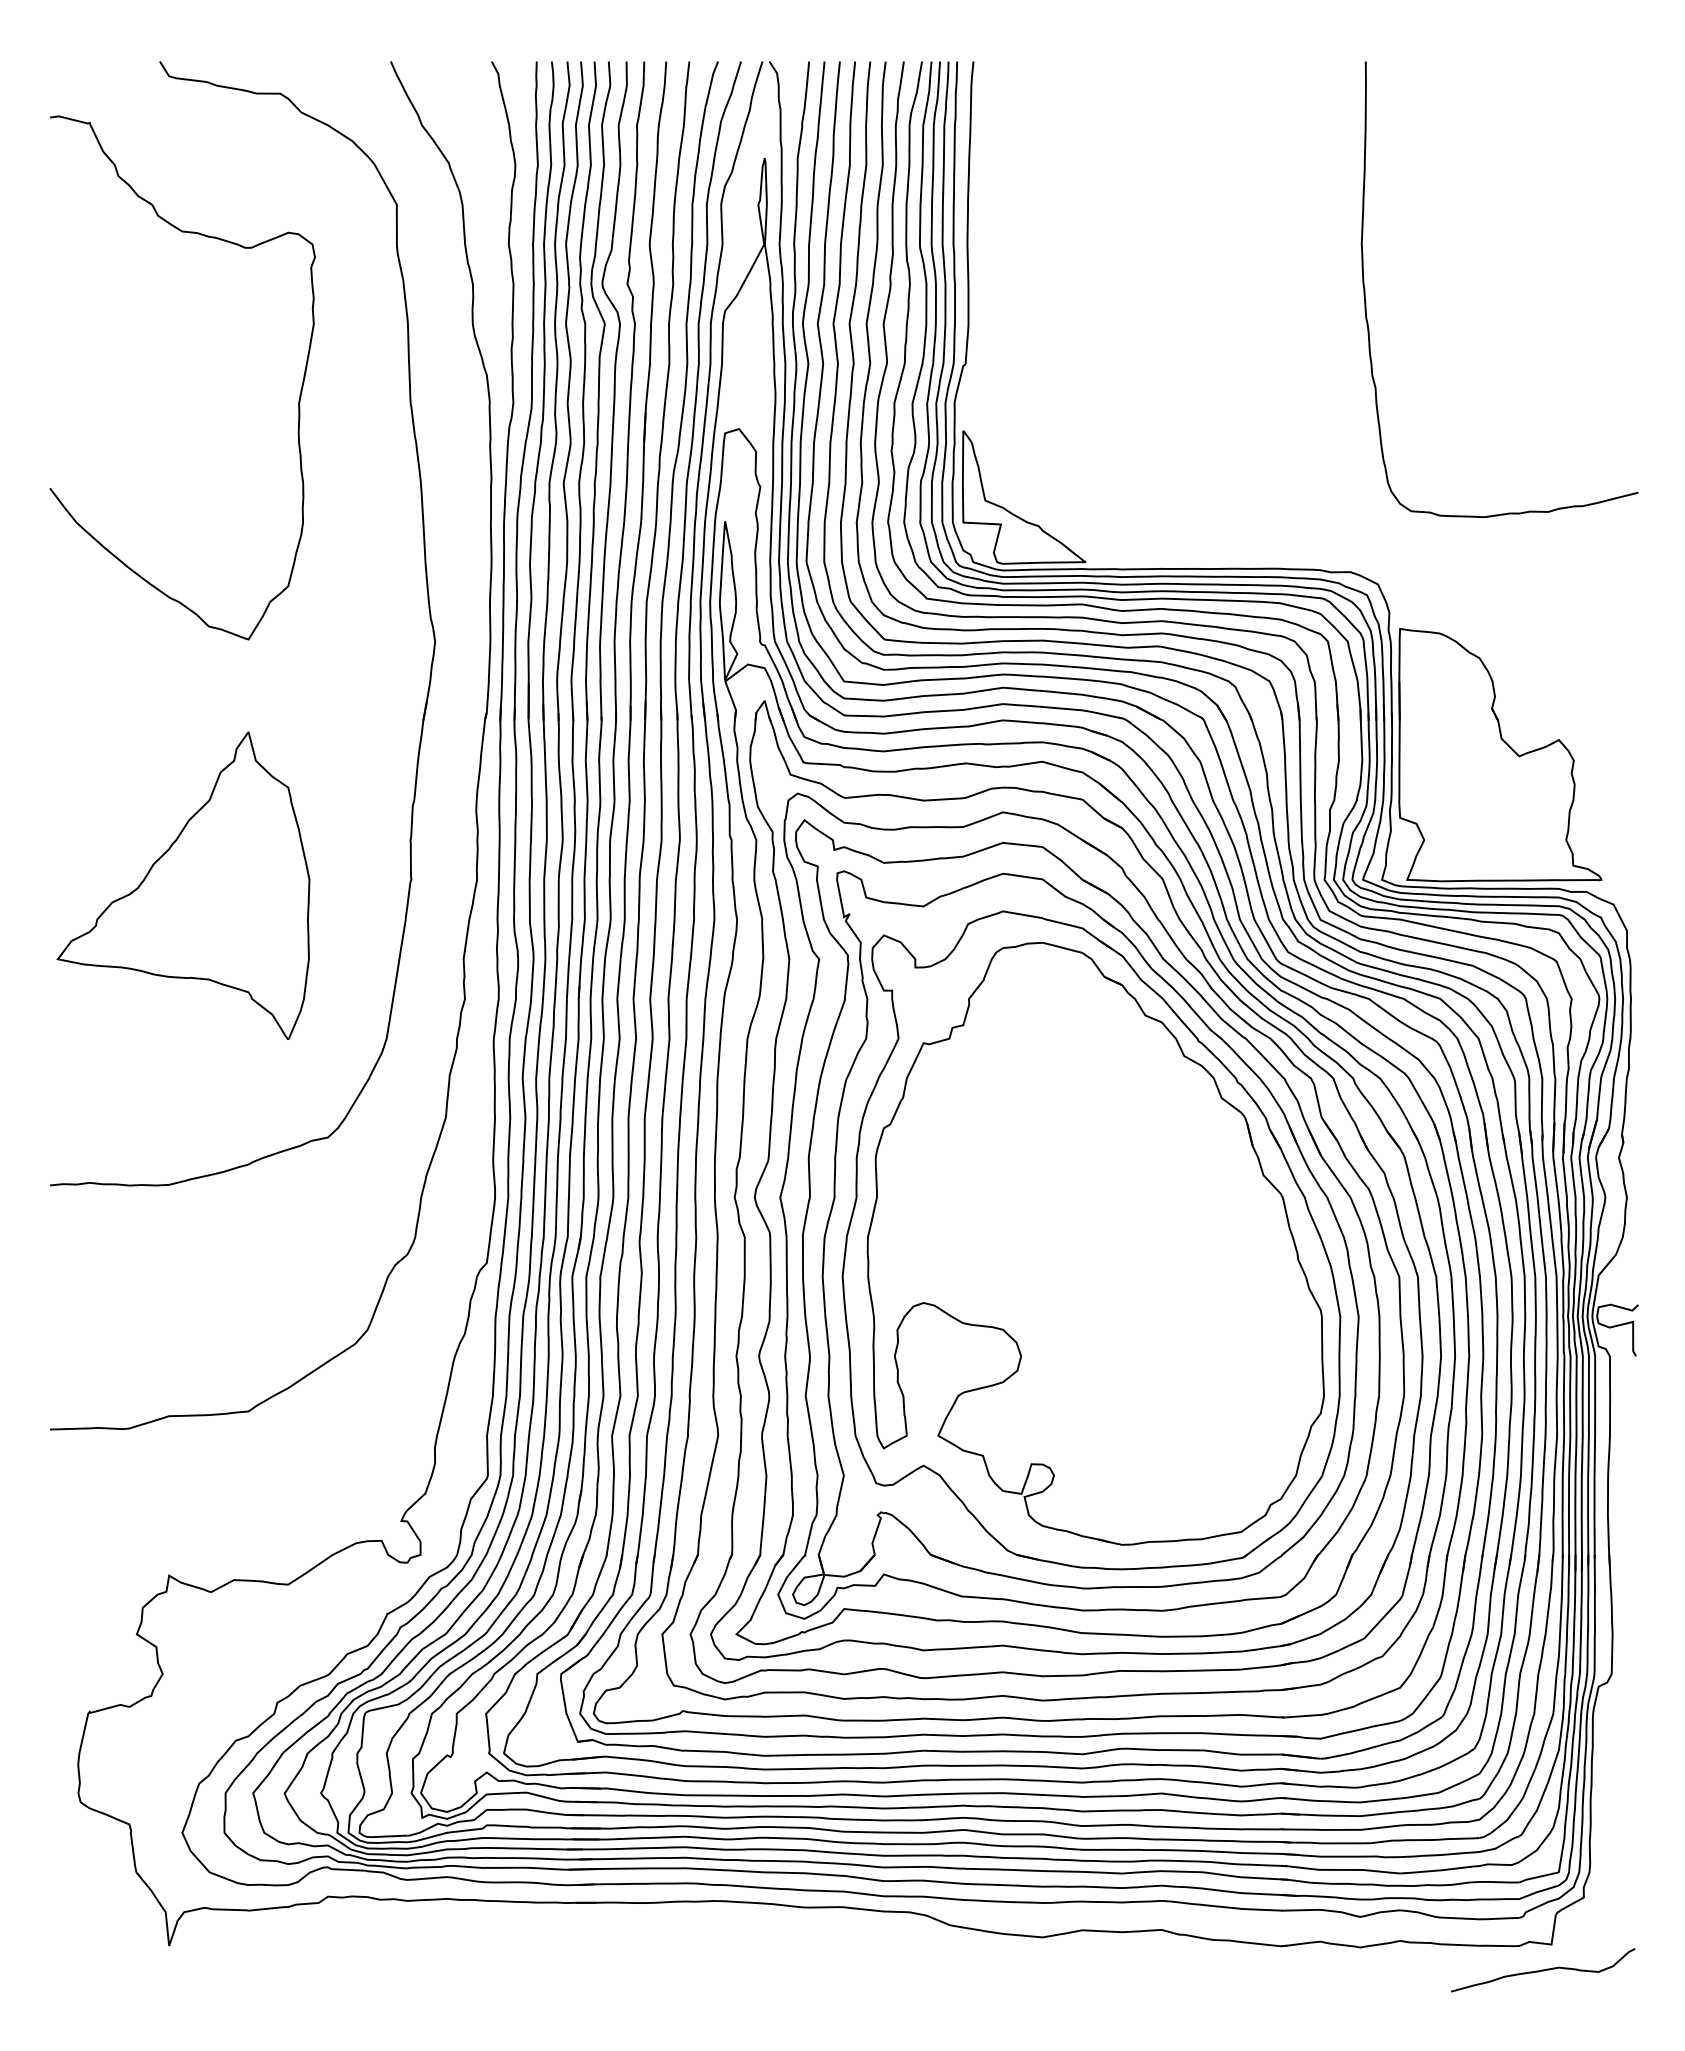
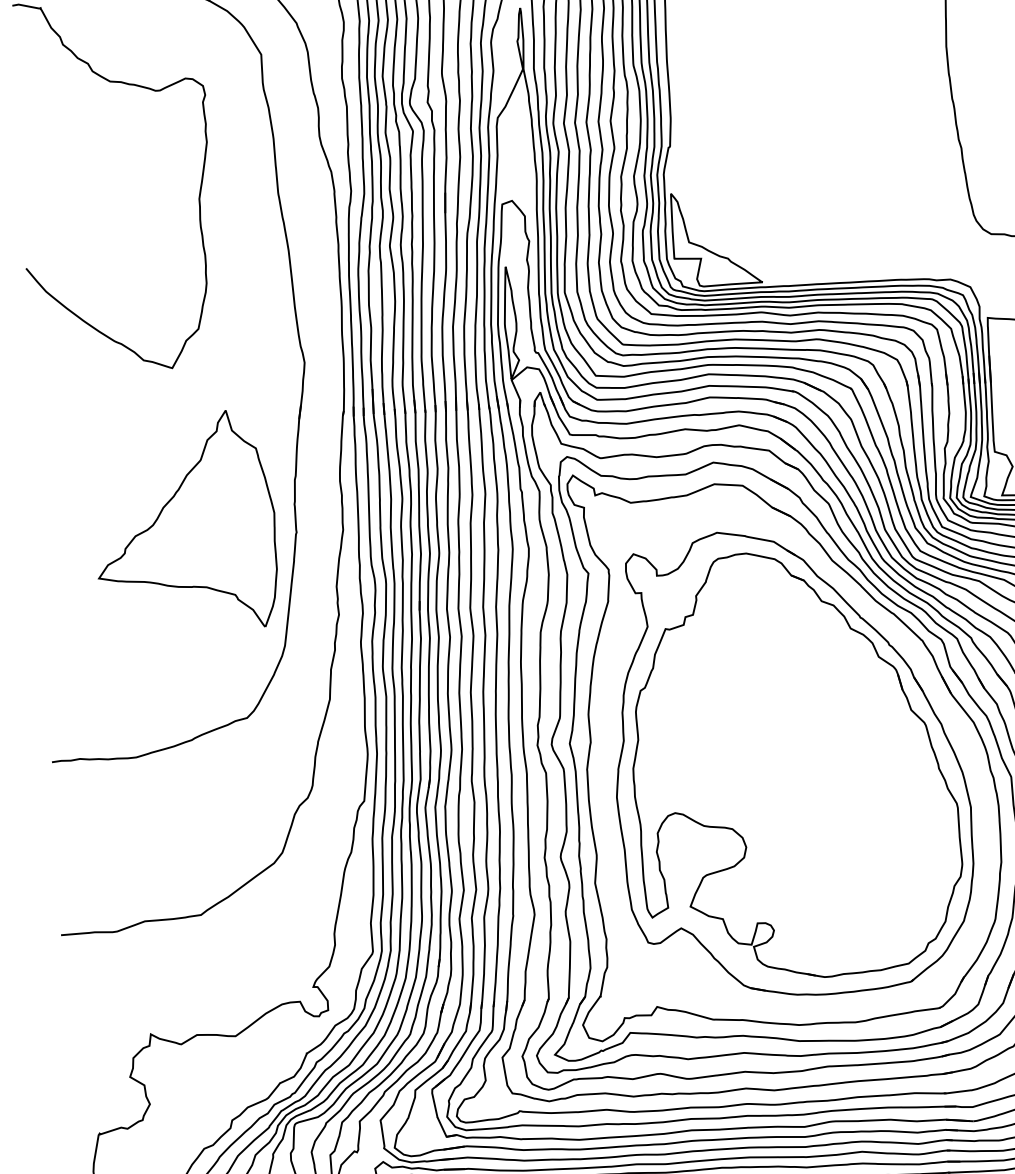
part: (183, 885) -> (185, 521), moved
part: (1075, 1238) -> (780, 761), removed

